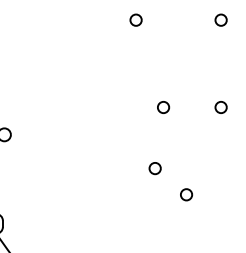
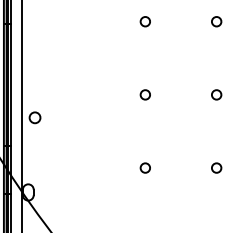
circle: (162, 107) -> (144, 94), moved
circle: (154, 167) -> (144, 167), moved
circle: (186, 194) -> (216, 167), moved

